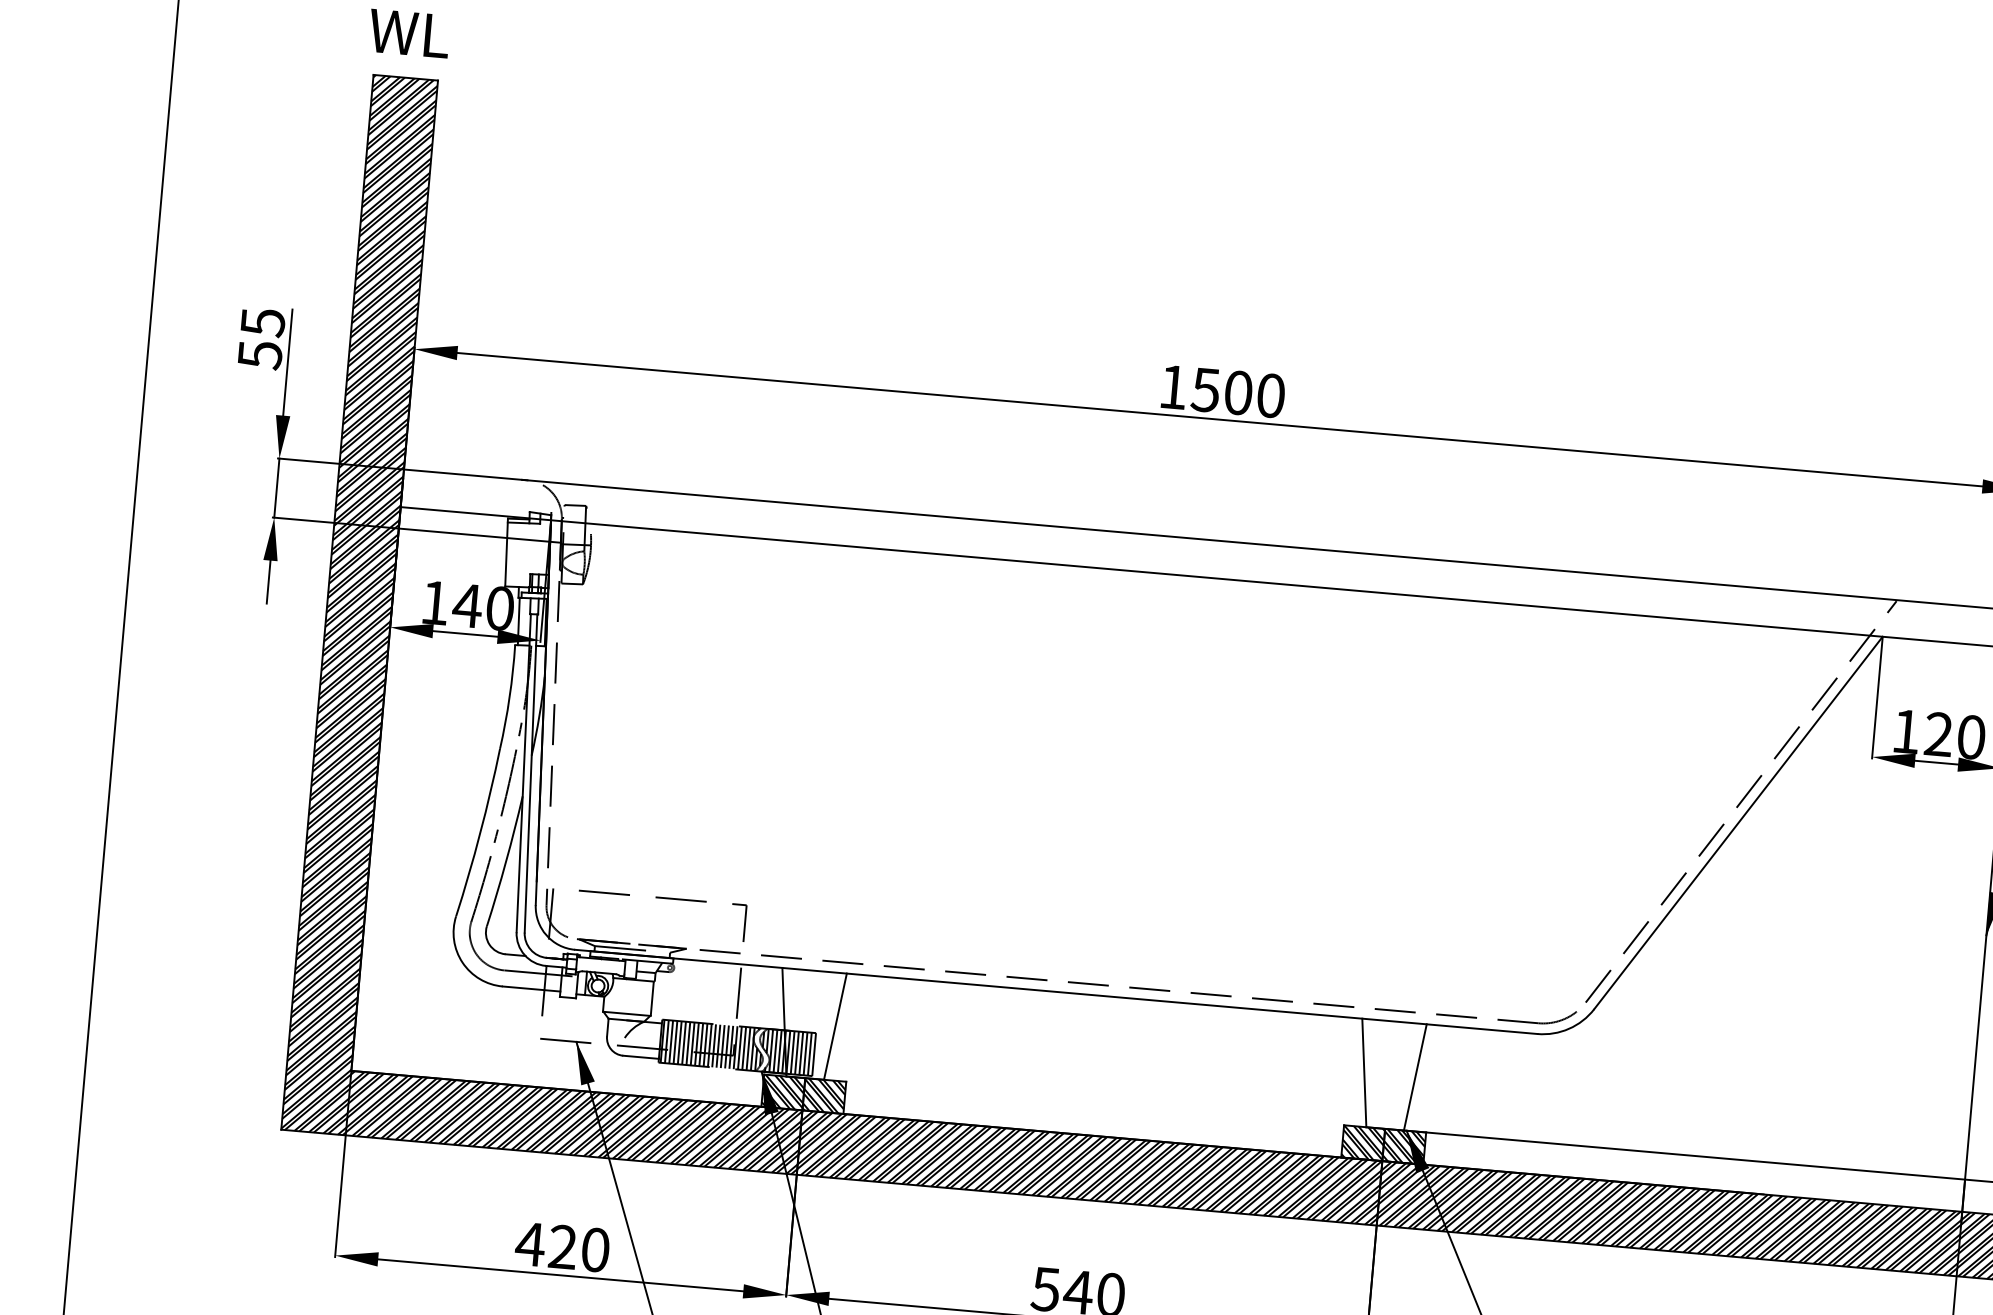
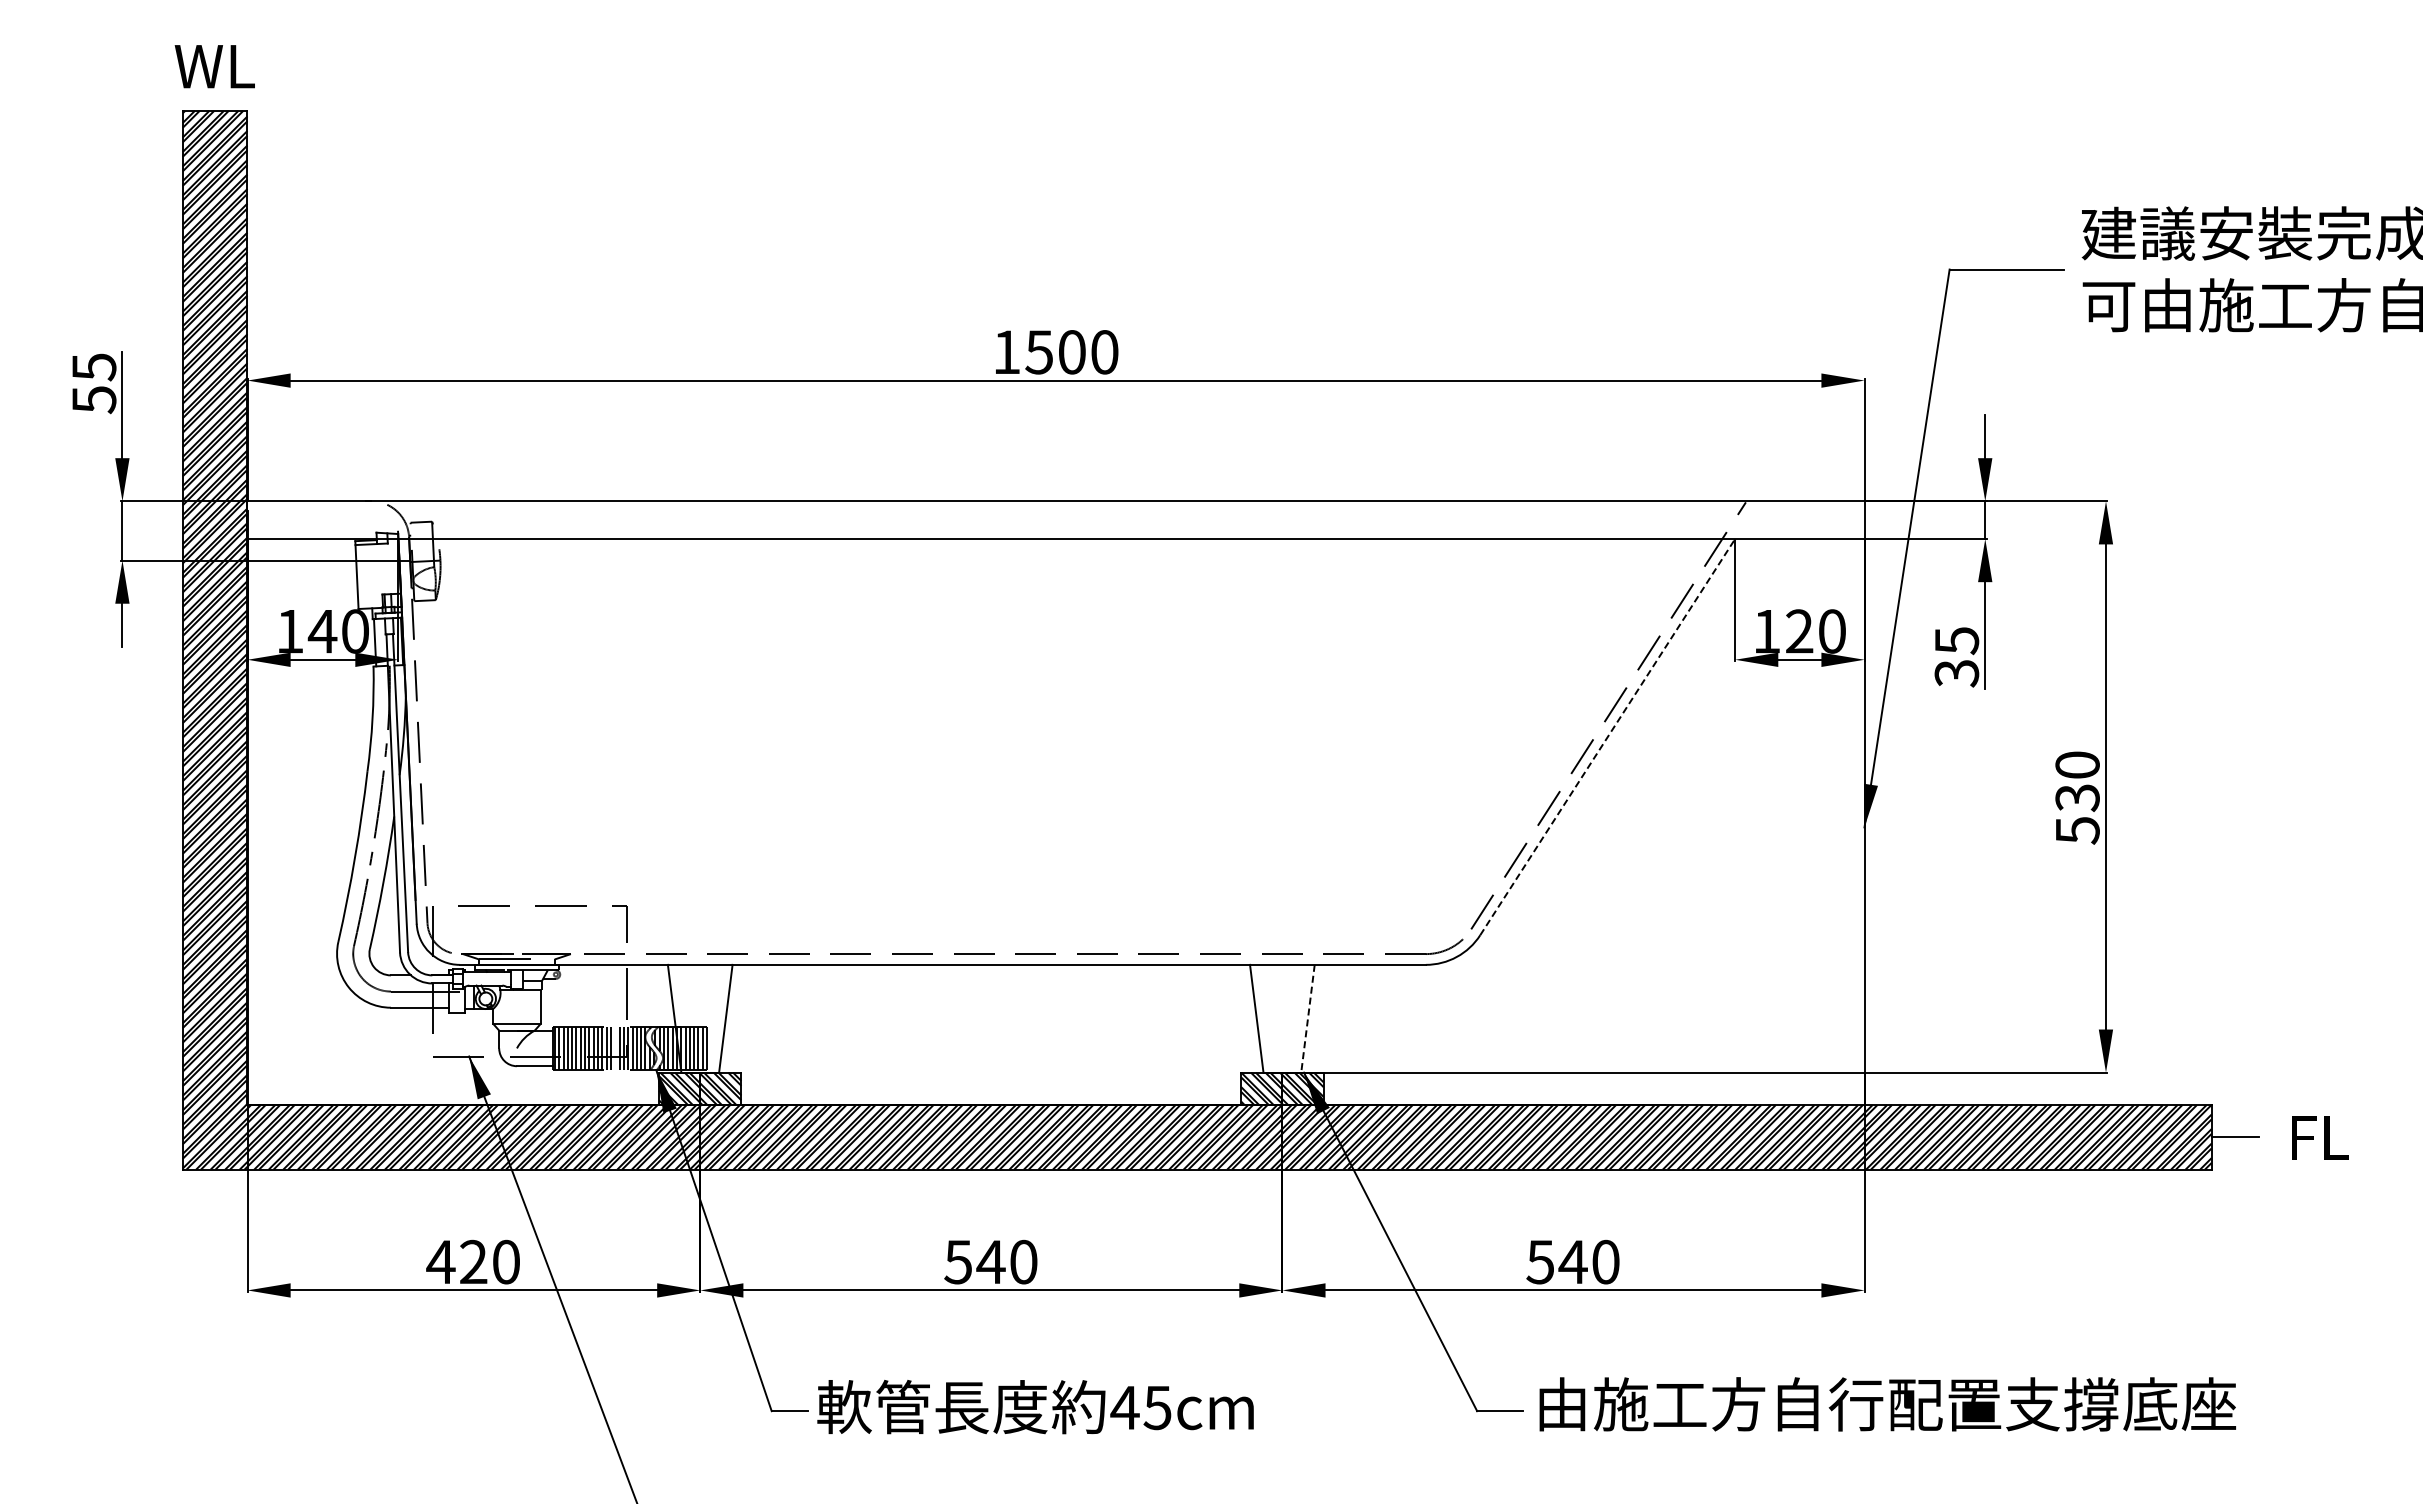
line: (1738, 823) -> (1607, 737), solid -> dashed
line: (722, 1045) -> (615, 1047), removed
line: (1414, 1078) -> (1307, 1019), solid -> dashed

